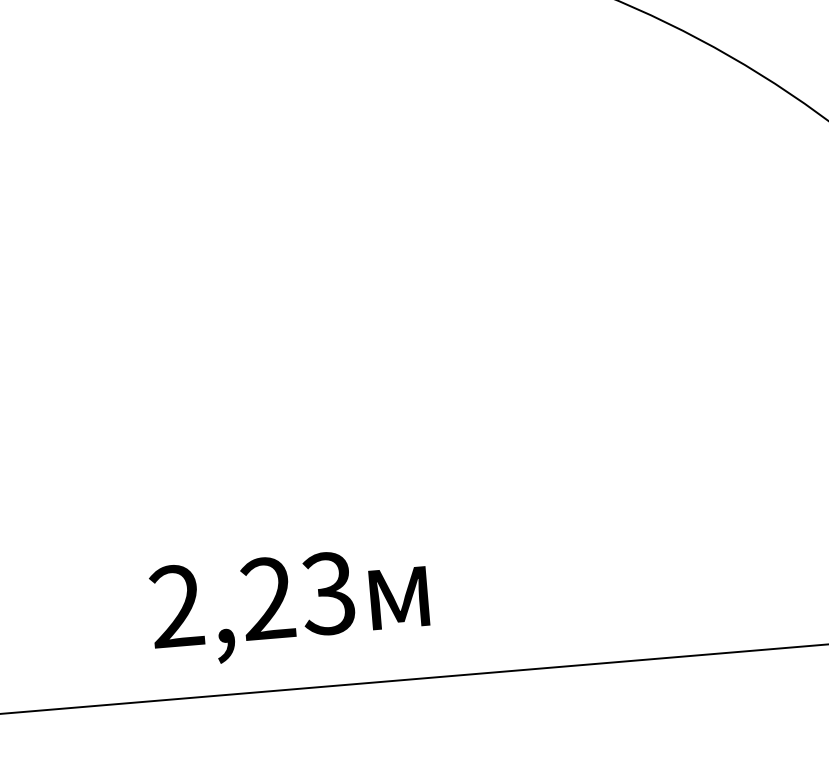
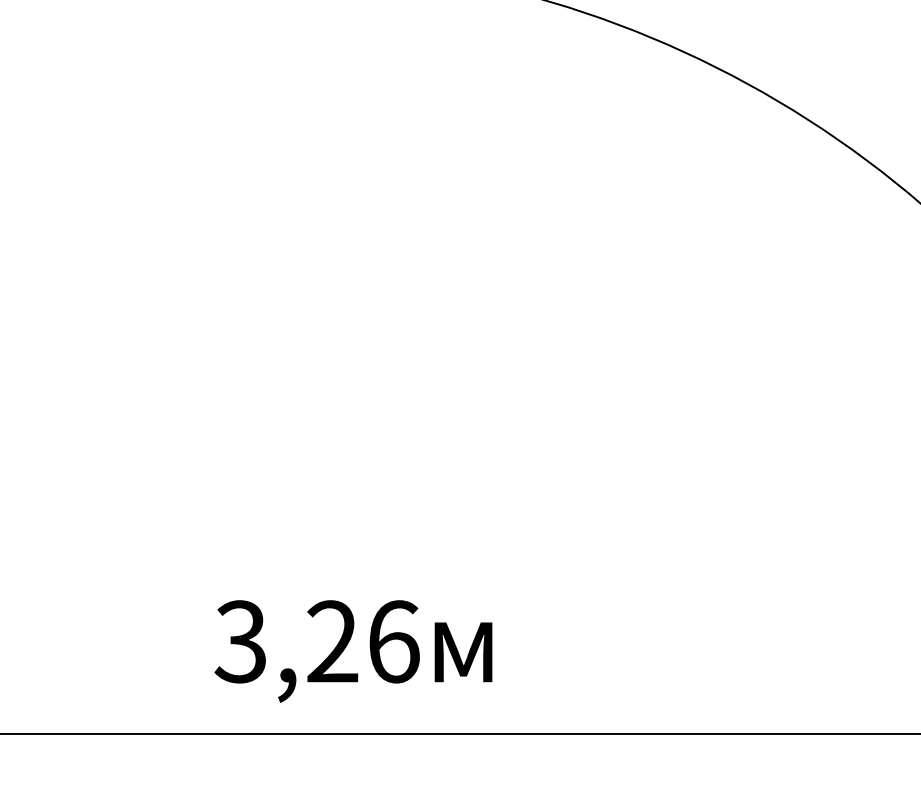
text: (251, 599) -> (316, 641), 2,23 -> 3,26

